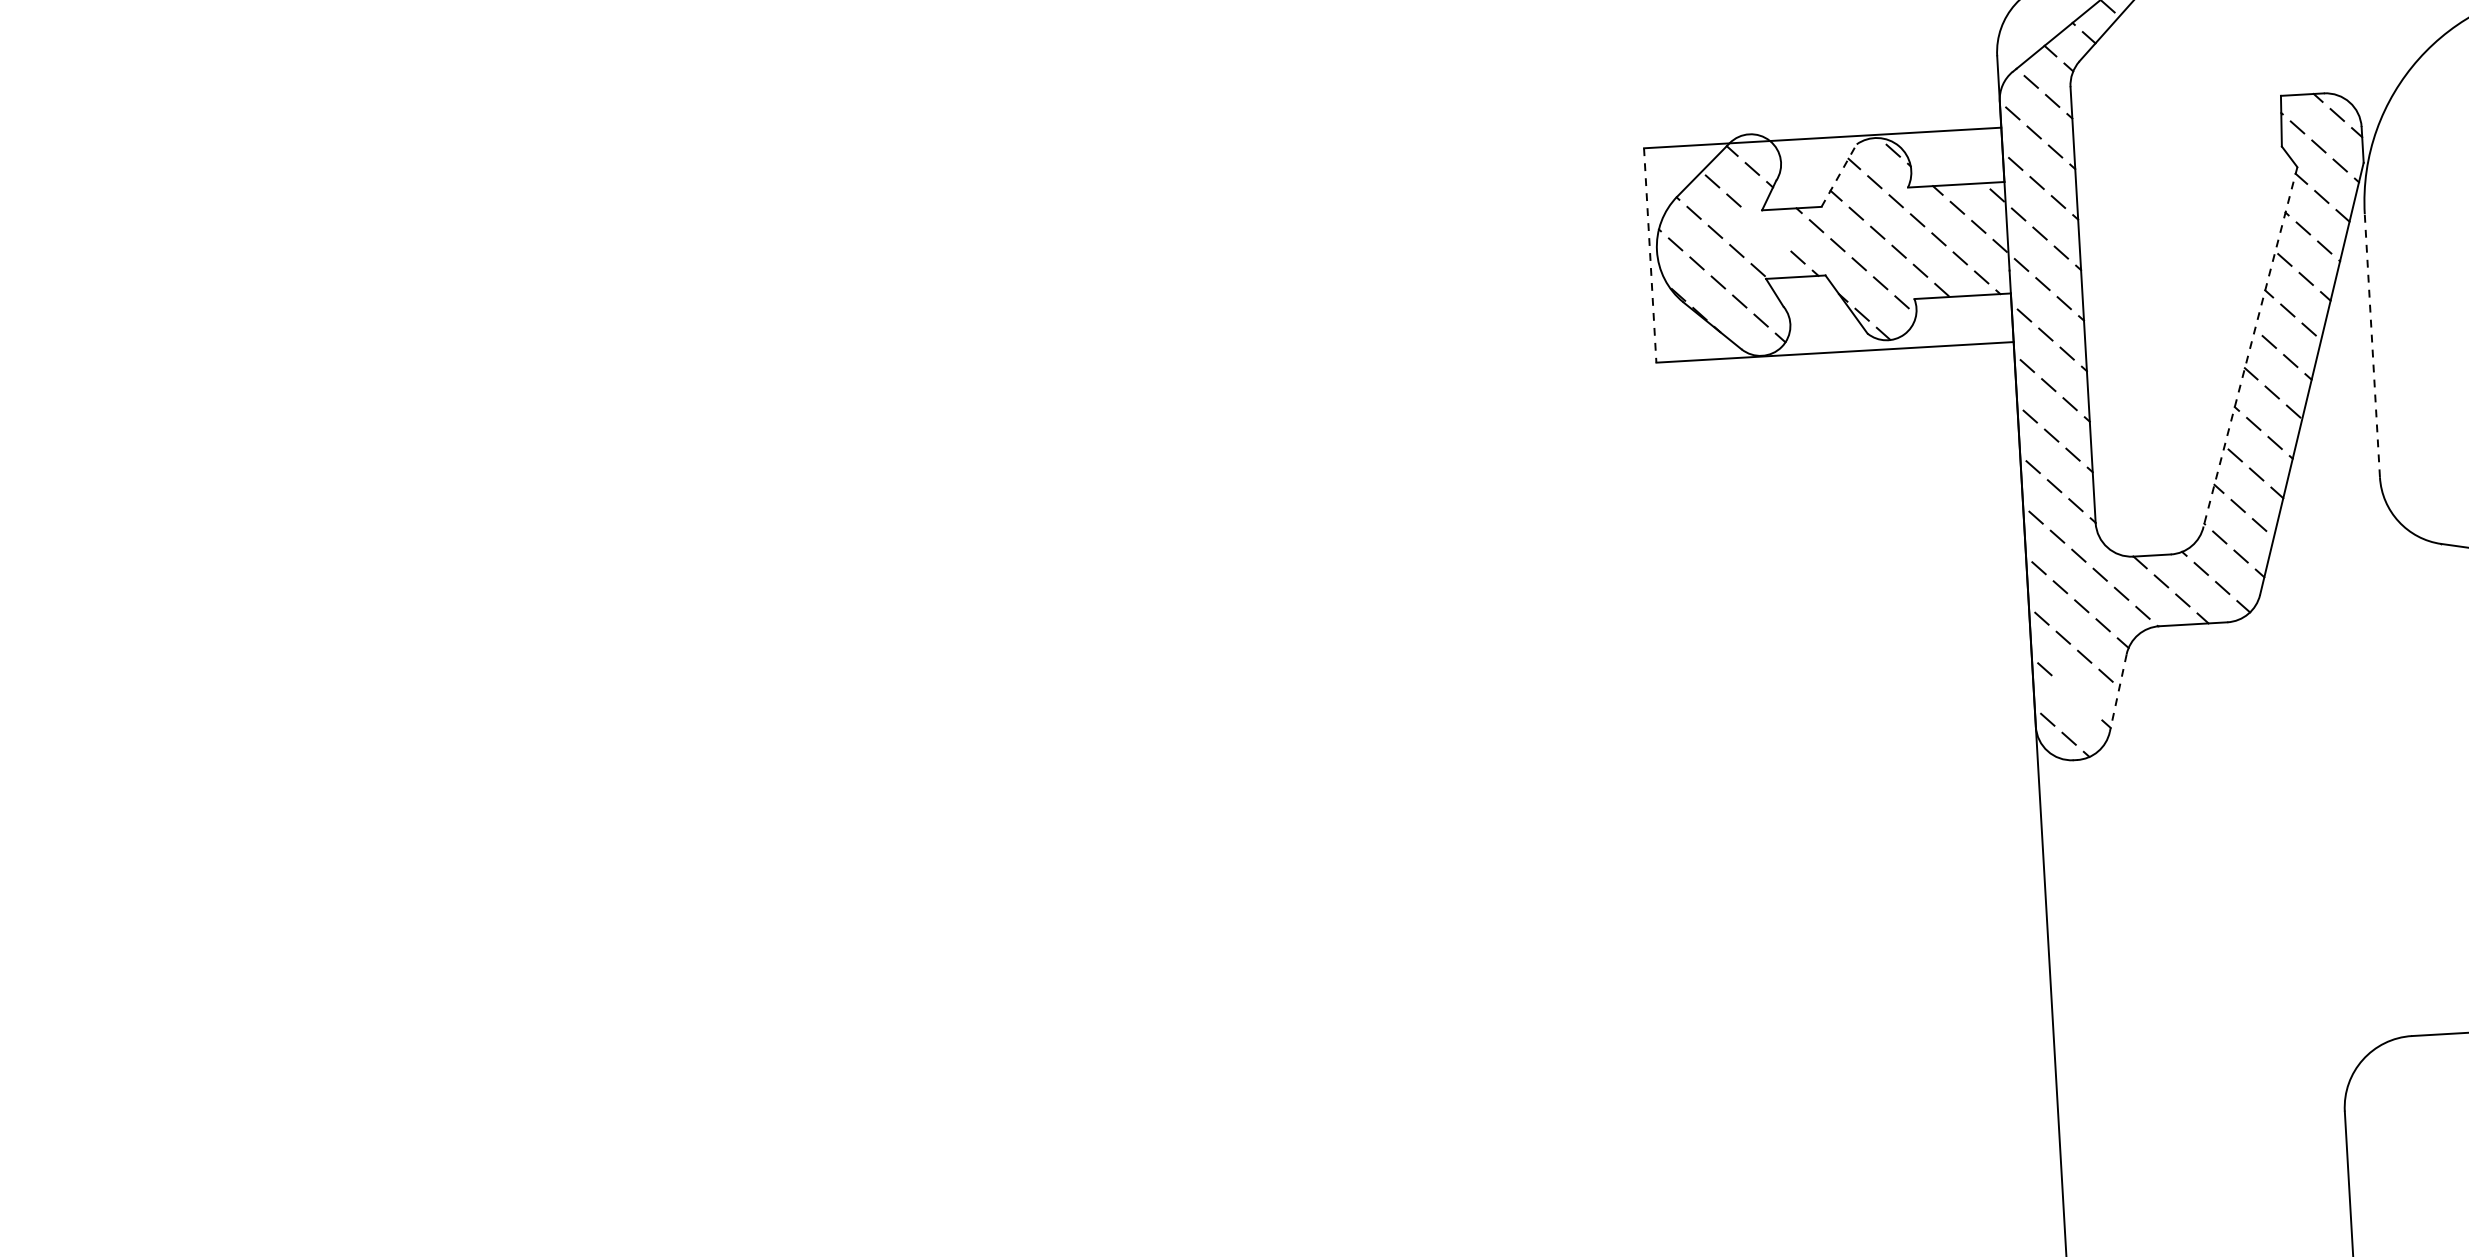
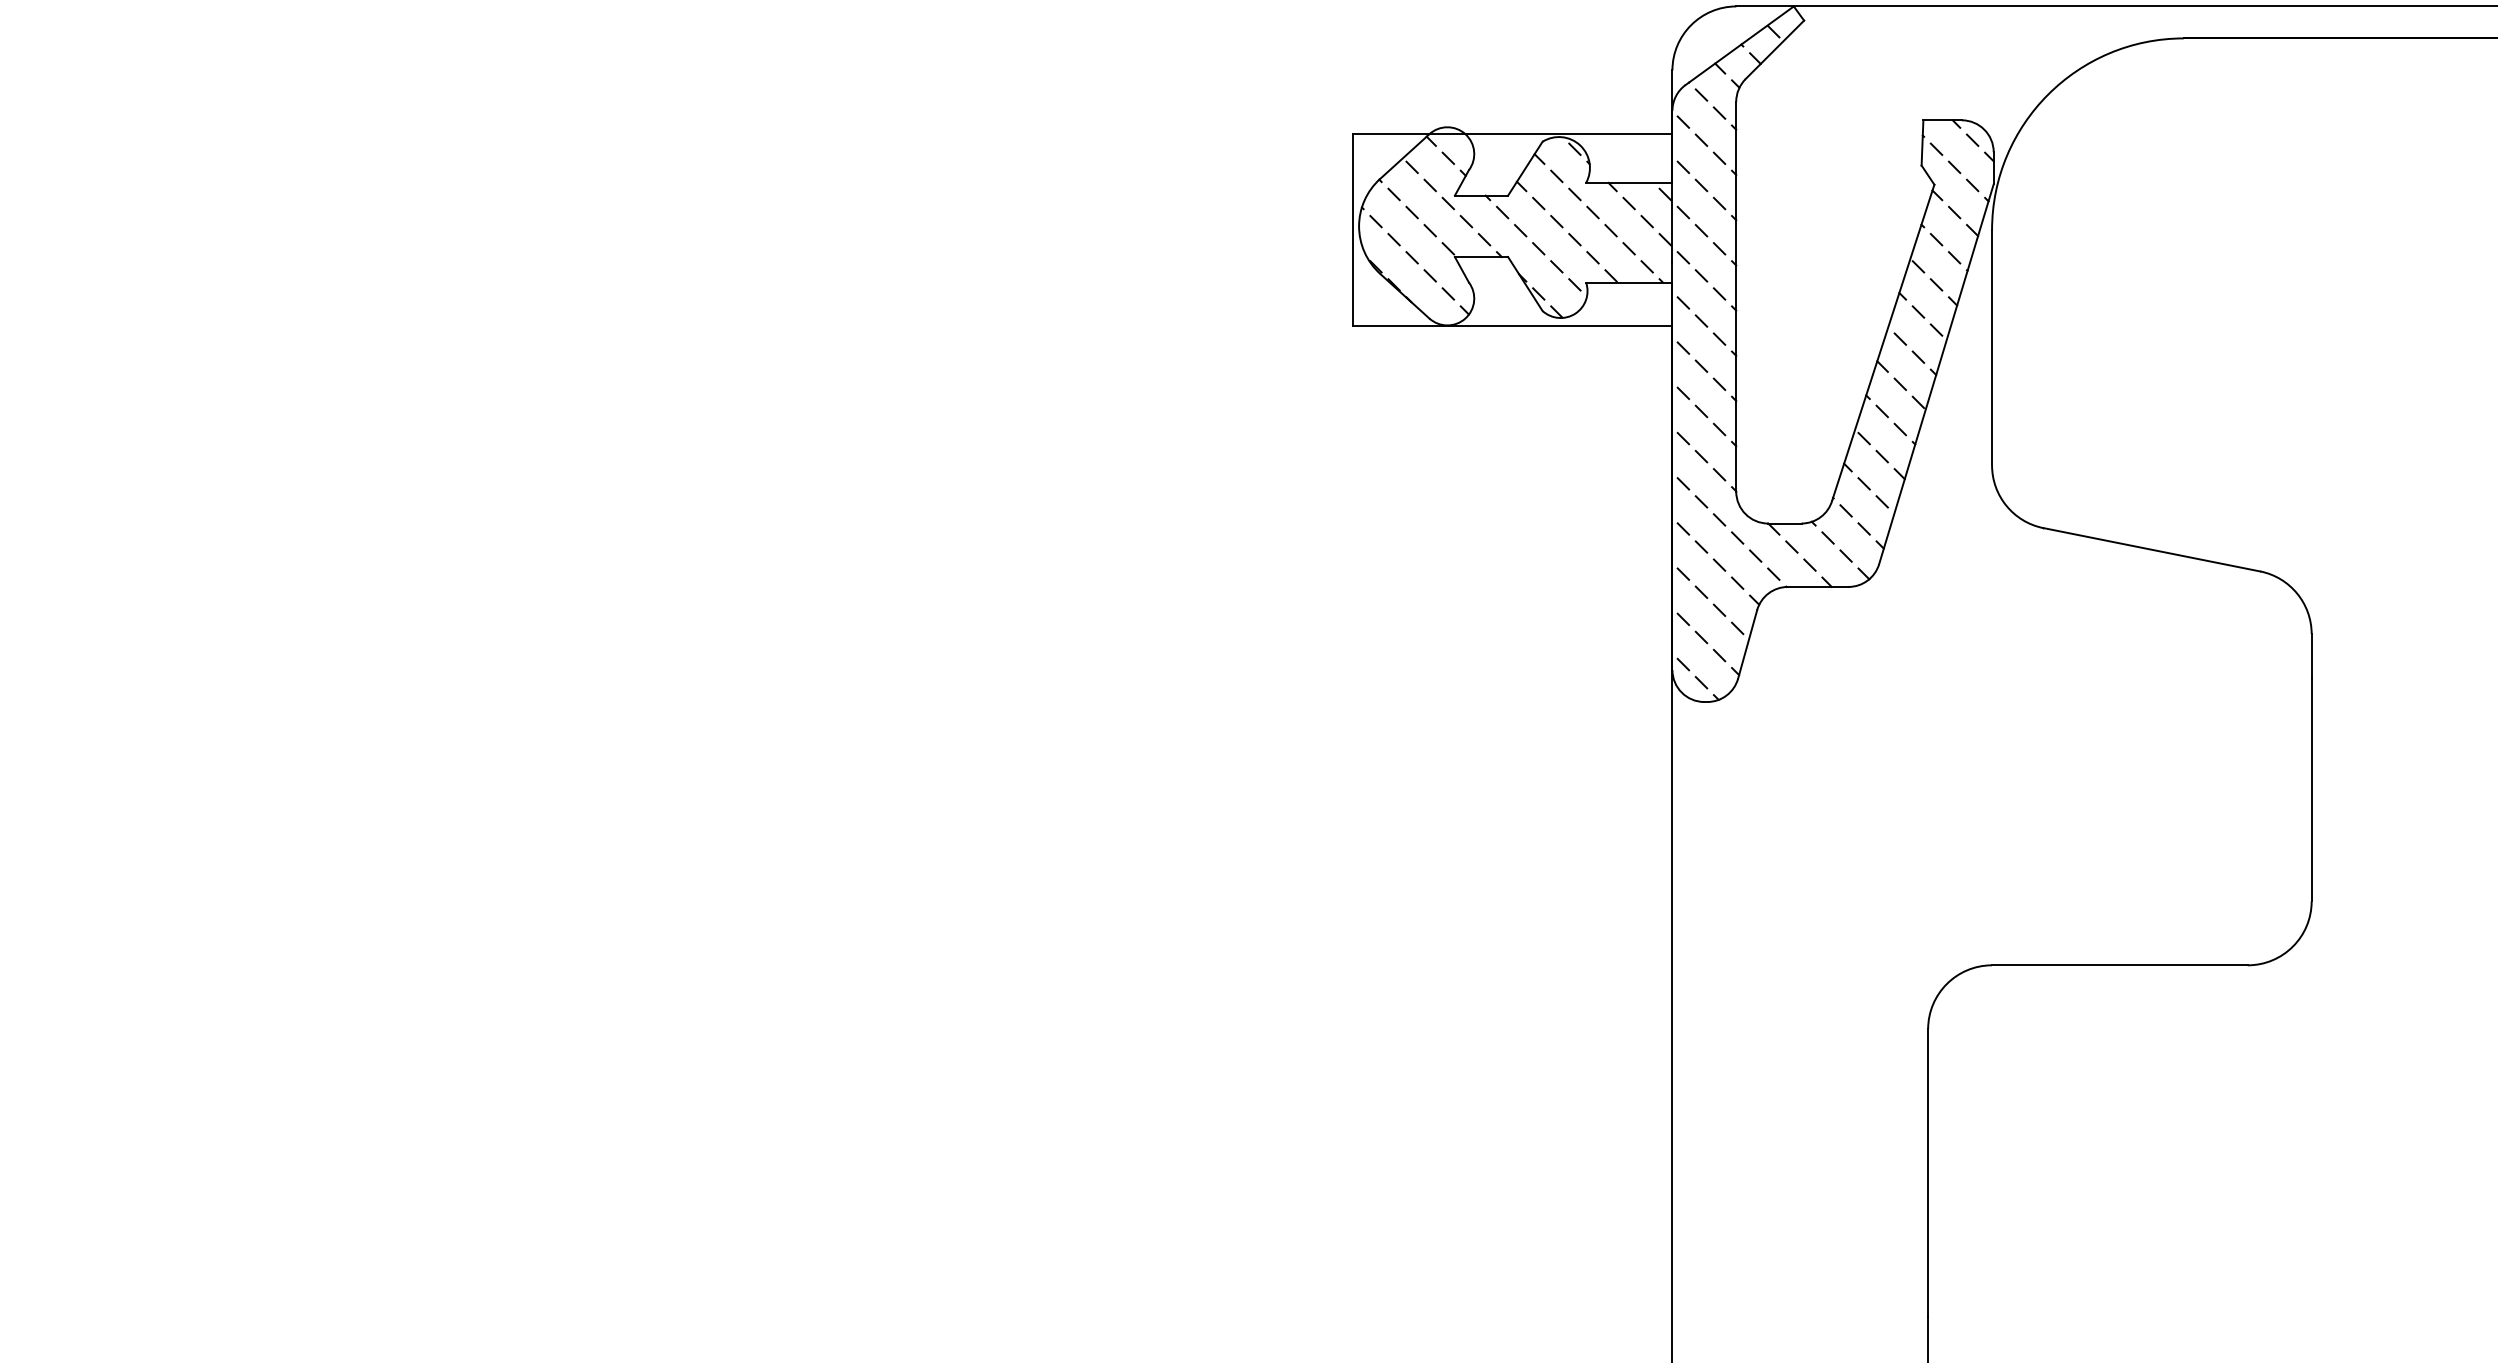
line: (1839, 175) -> (1525, 168), dashed -> solid
line: (1762, 226) -> (1454, 210), added
line: (1649, 255) -> (1352, 230), dashed -> solid
line: (2372, 345) -> (1992, 347), dashed -> solid
line: (2250, 346) -> (1883, 342), dashed -> solid
line: (2118, 693) -> (1747, 644), dashed -> solid
line: (2074, 694) -> (1708, 643), added

